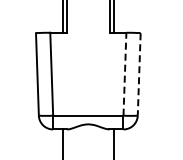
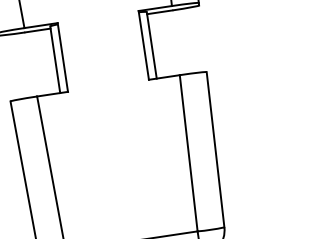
line: (124, 73) -> (187, 152), dashed -> solid
line: (139, 74) -> (216, 149), dashed -> solid

